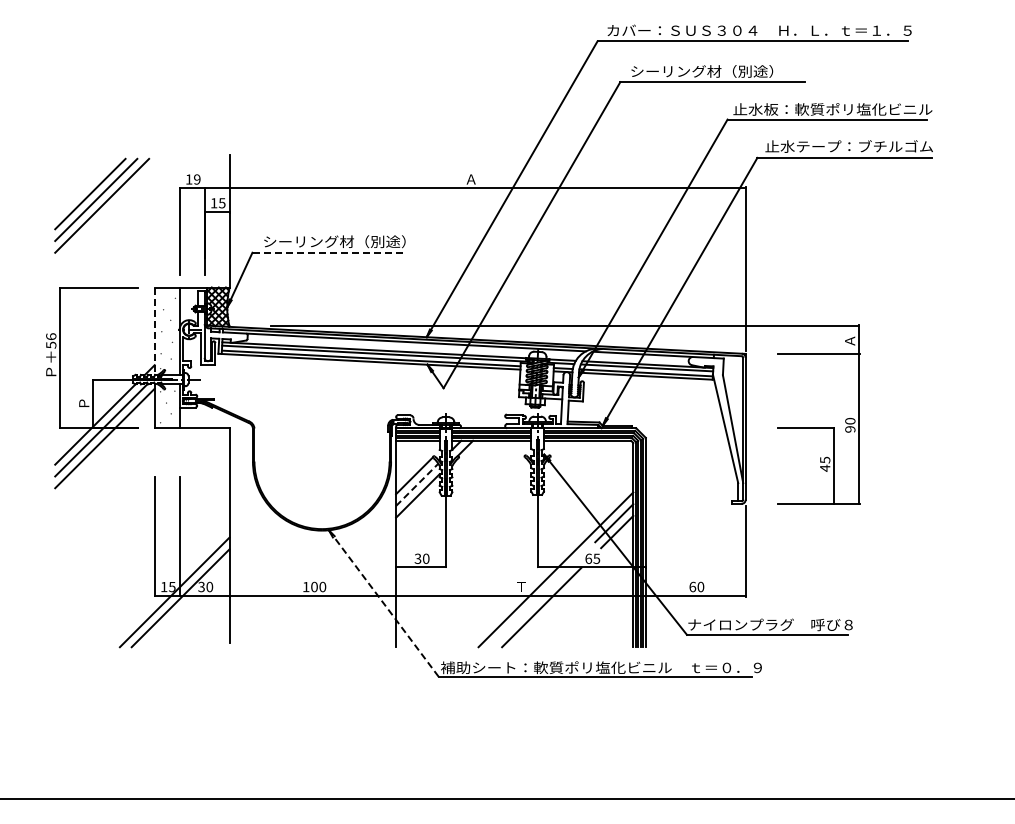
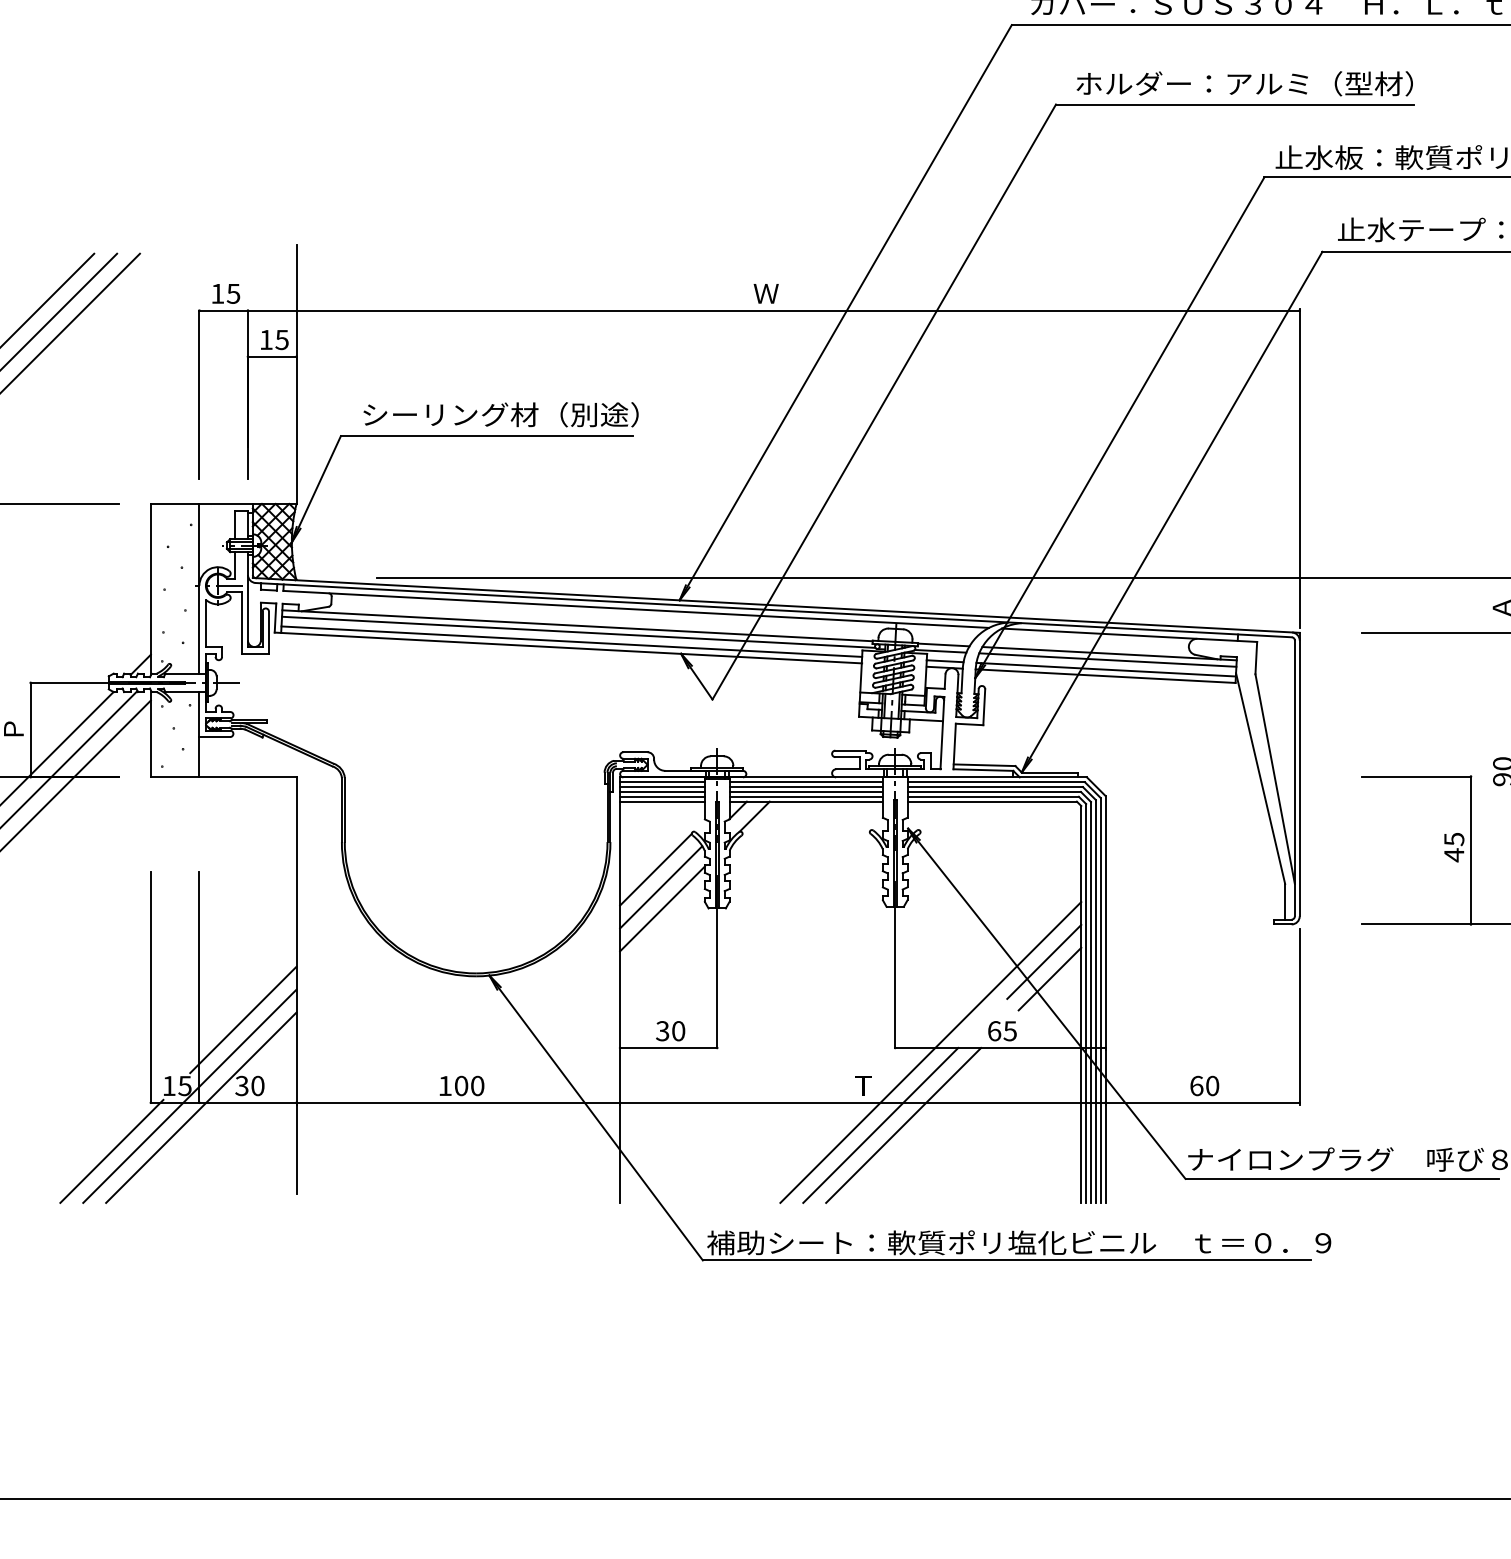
text: (717, 71) -> (1244, 83), シーリング材（別途） -> ホルダー：アルミ（型材）
text: (196, 179) -> (232, 293), 19 -> 15
text: (471, 179) -> (766, 293), Ａ -> Ｗ
line: (327, 252) -> (486, 435), dashed -> solid
line: (154, 332) -> (150, 591), dashed -> solid
line: (417, 484) -> (661, 886), dashed -> solid
line: (201, 552) -> (241, 1018), added
line: (383, 603) -> (595, 1117), dashed -> solid
line: (530, 607) -> (881, 1125), added
line: (134, 620) -> (111, 1151), added

